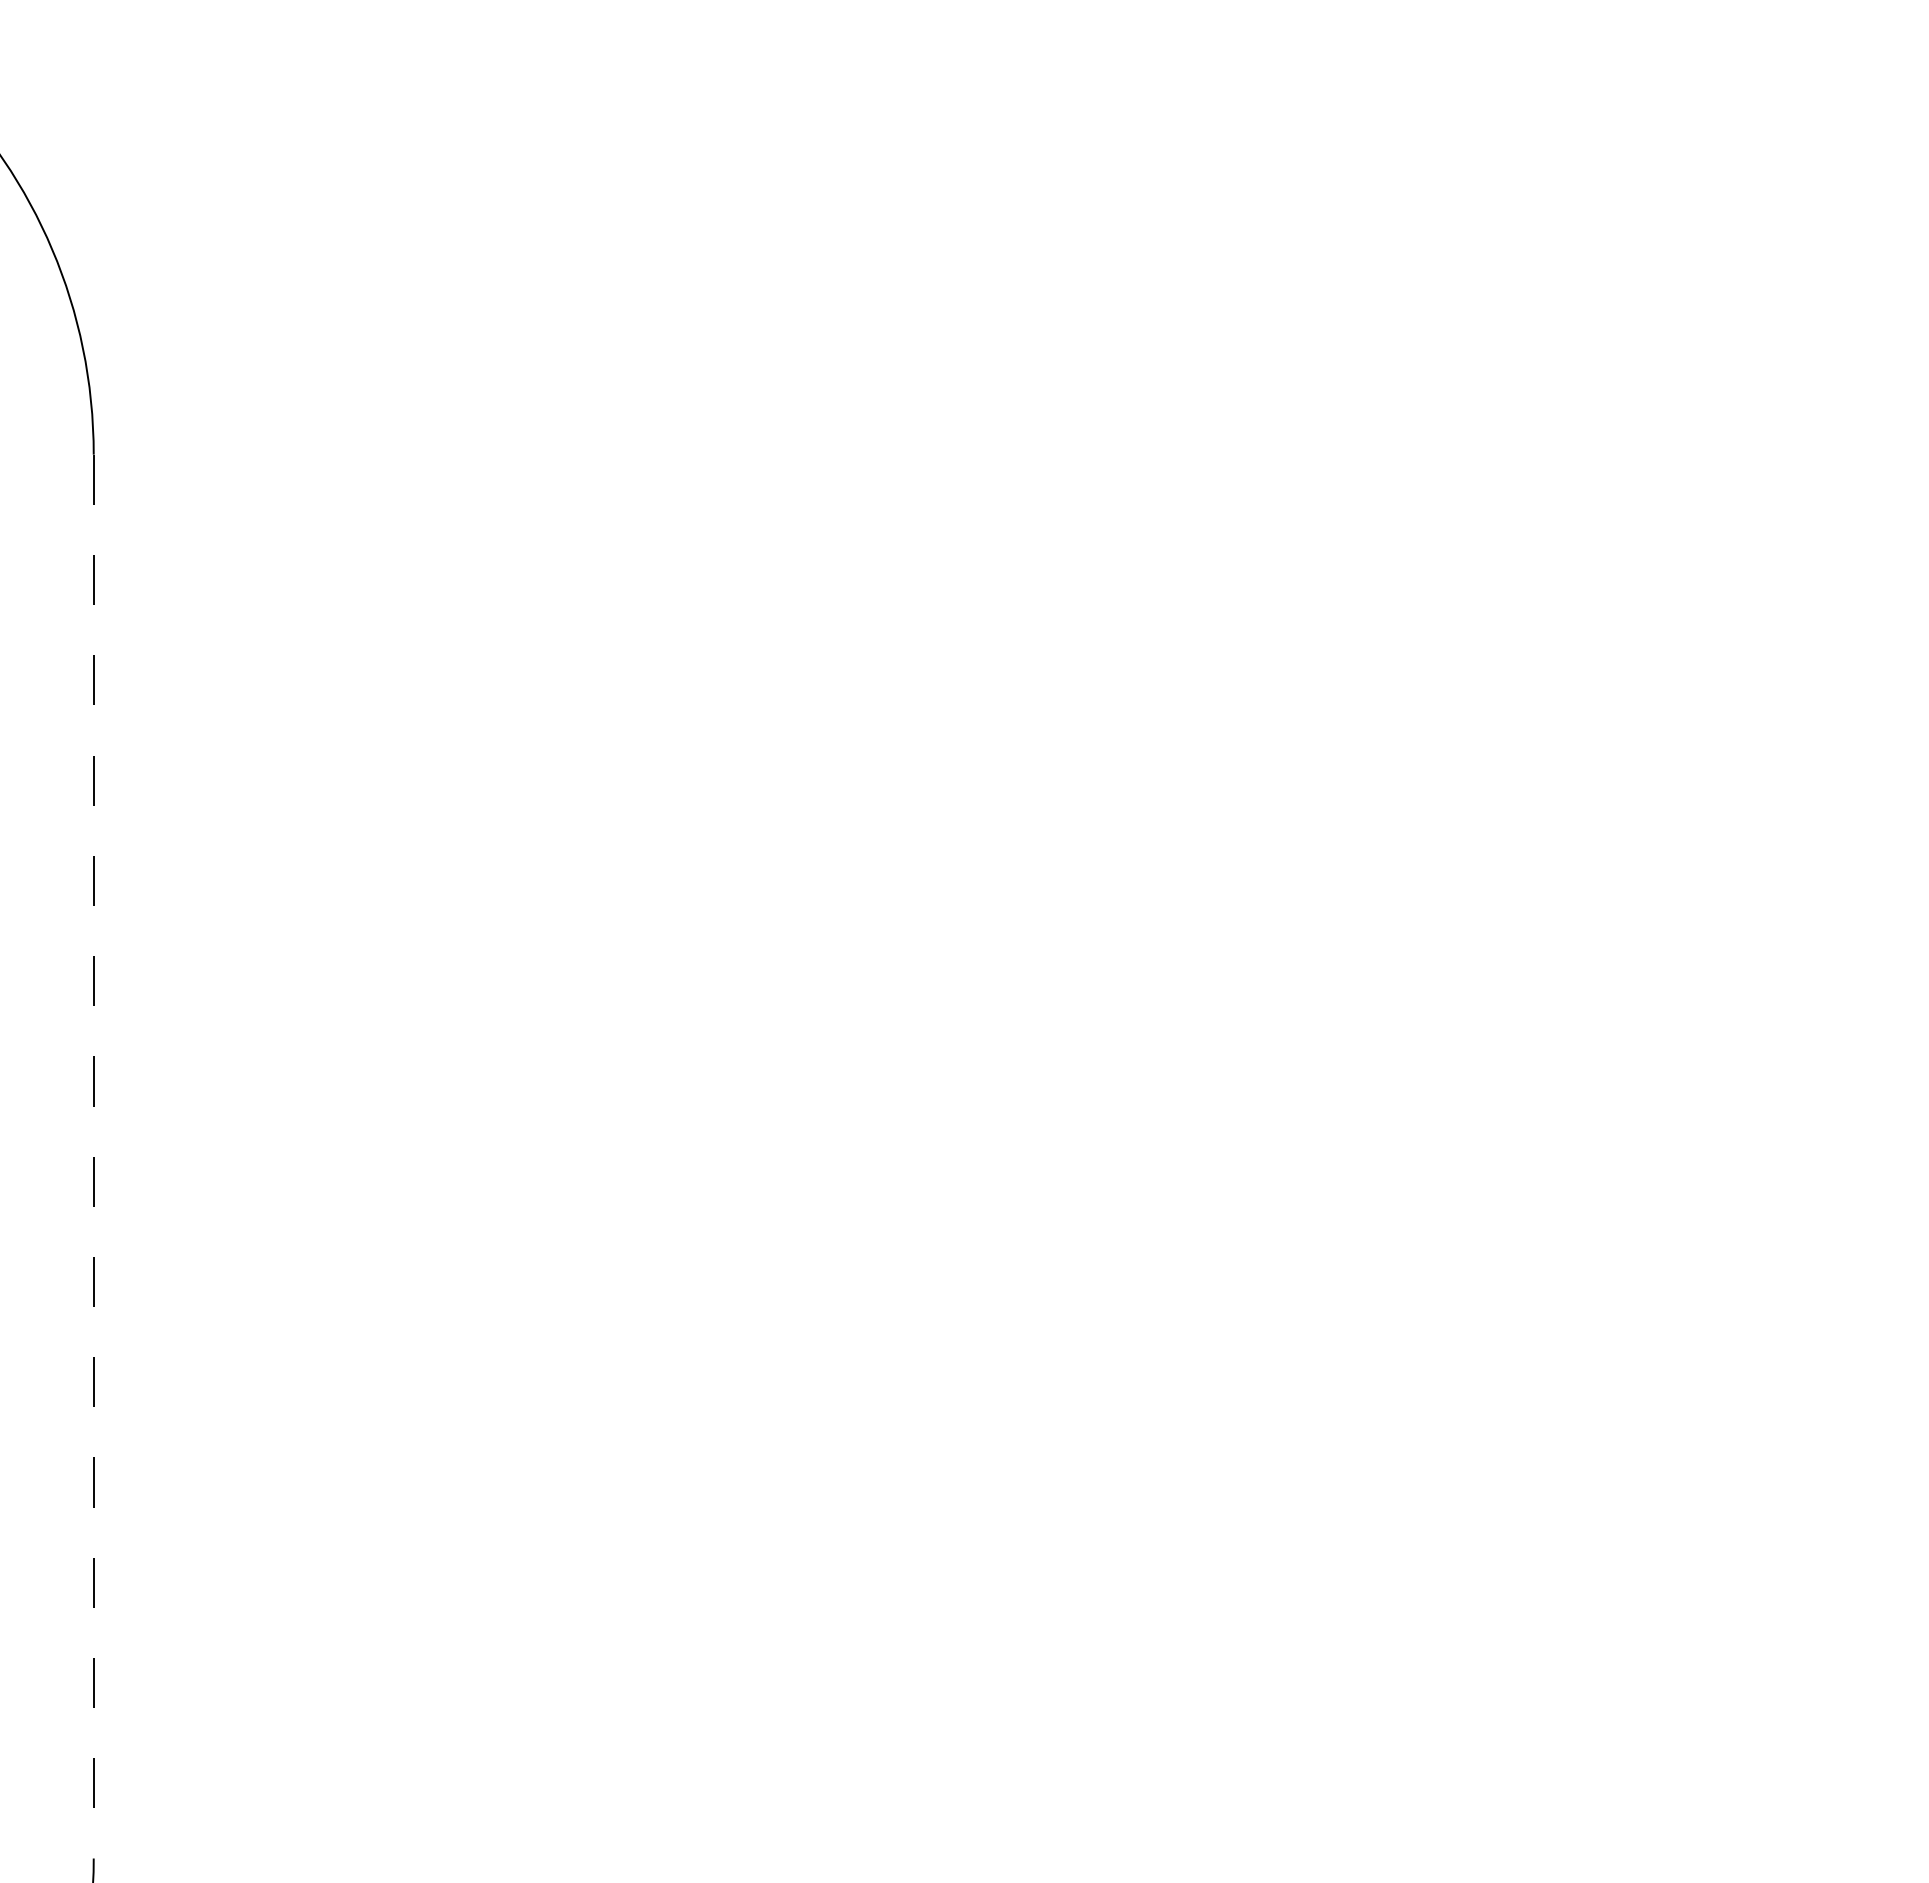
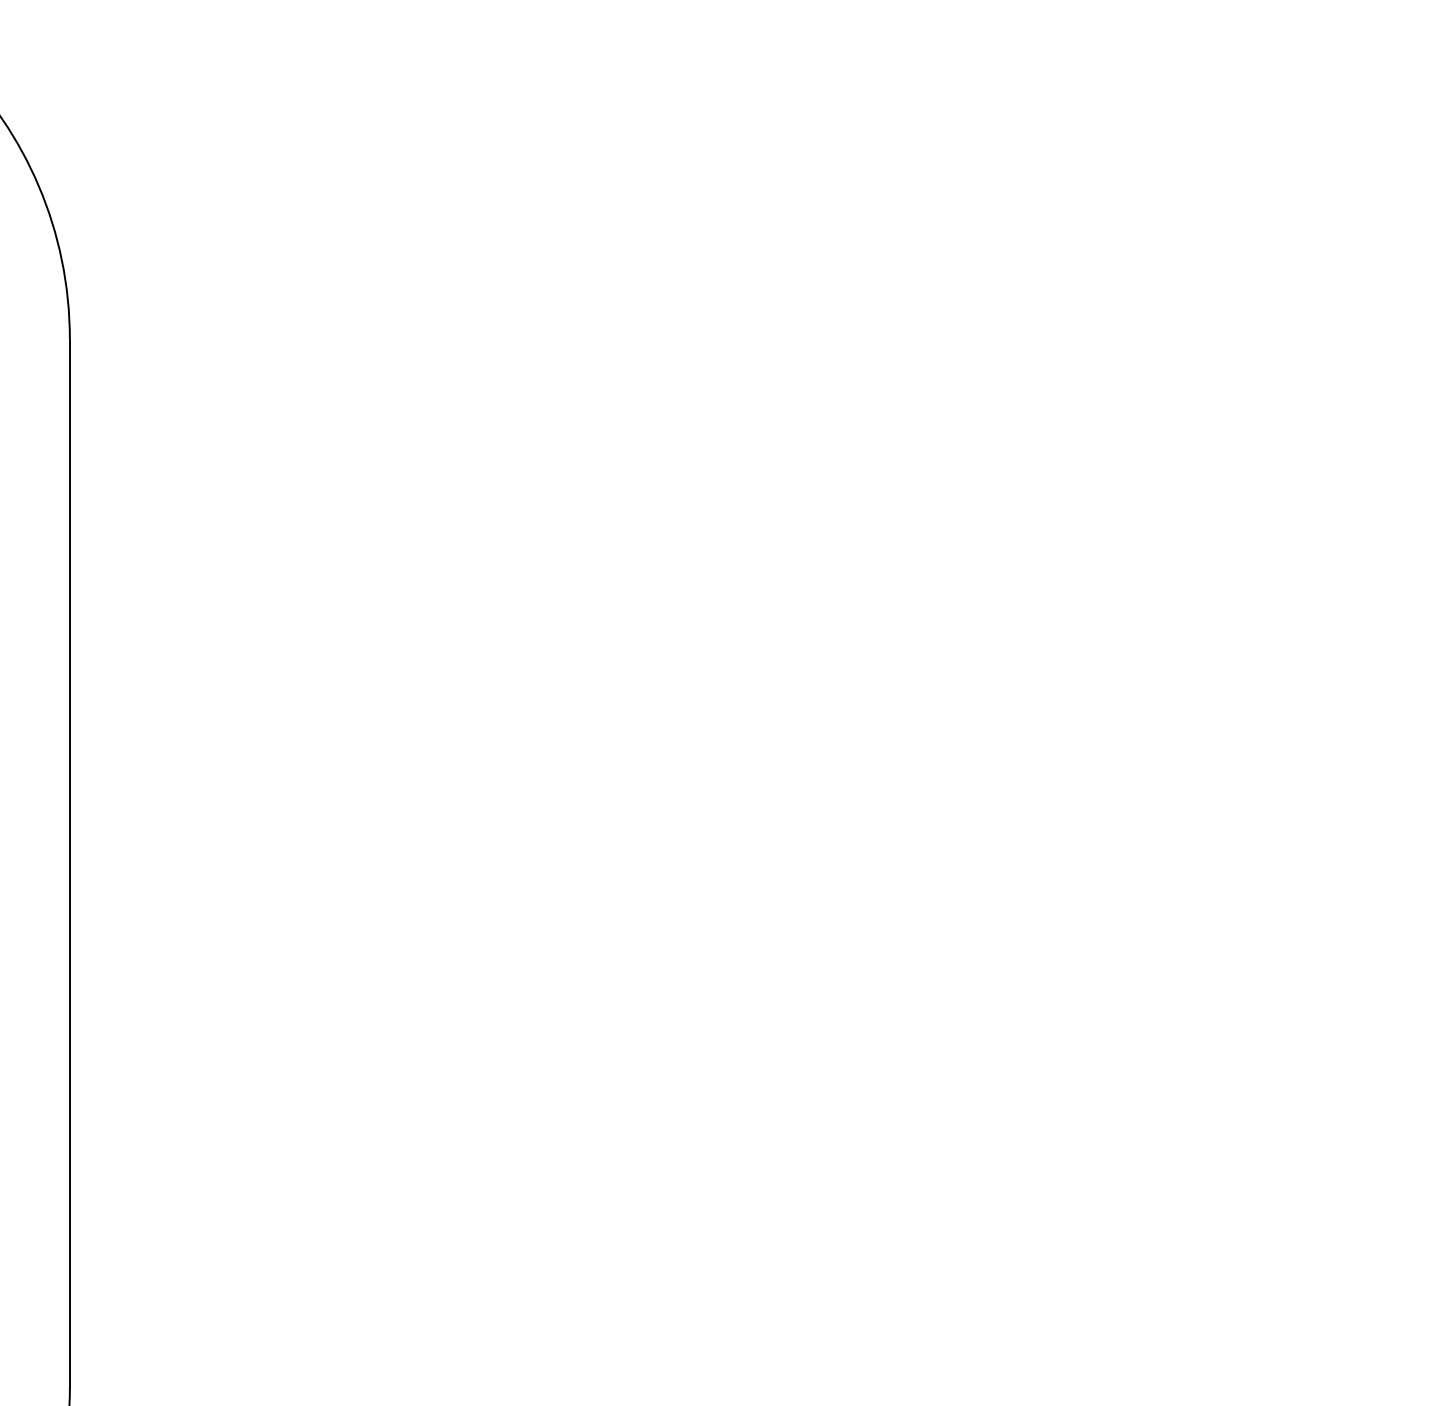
line: (93, 1156) -> (69, 863), dashed -> solid

